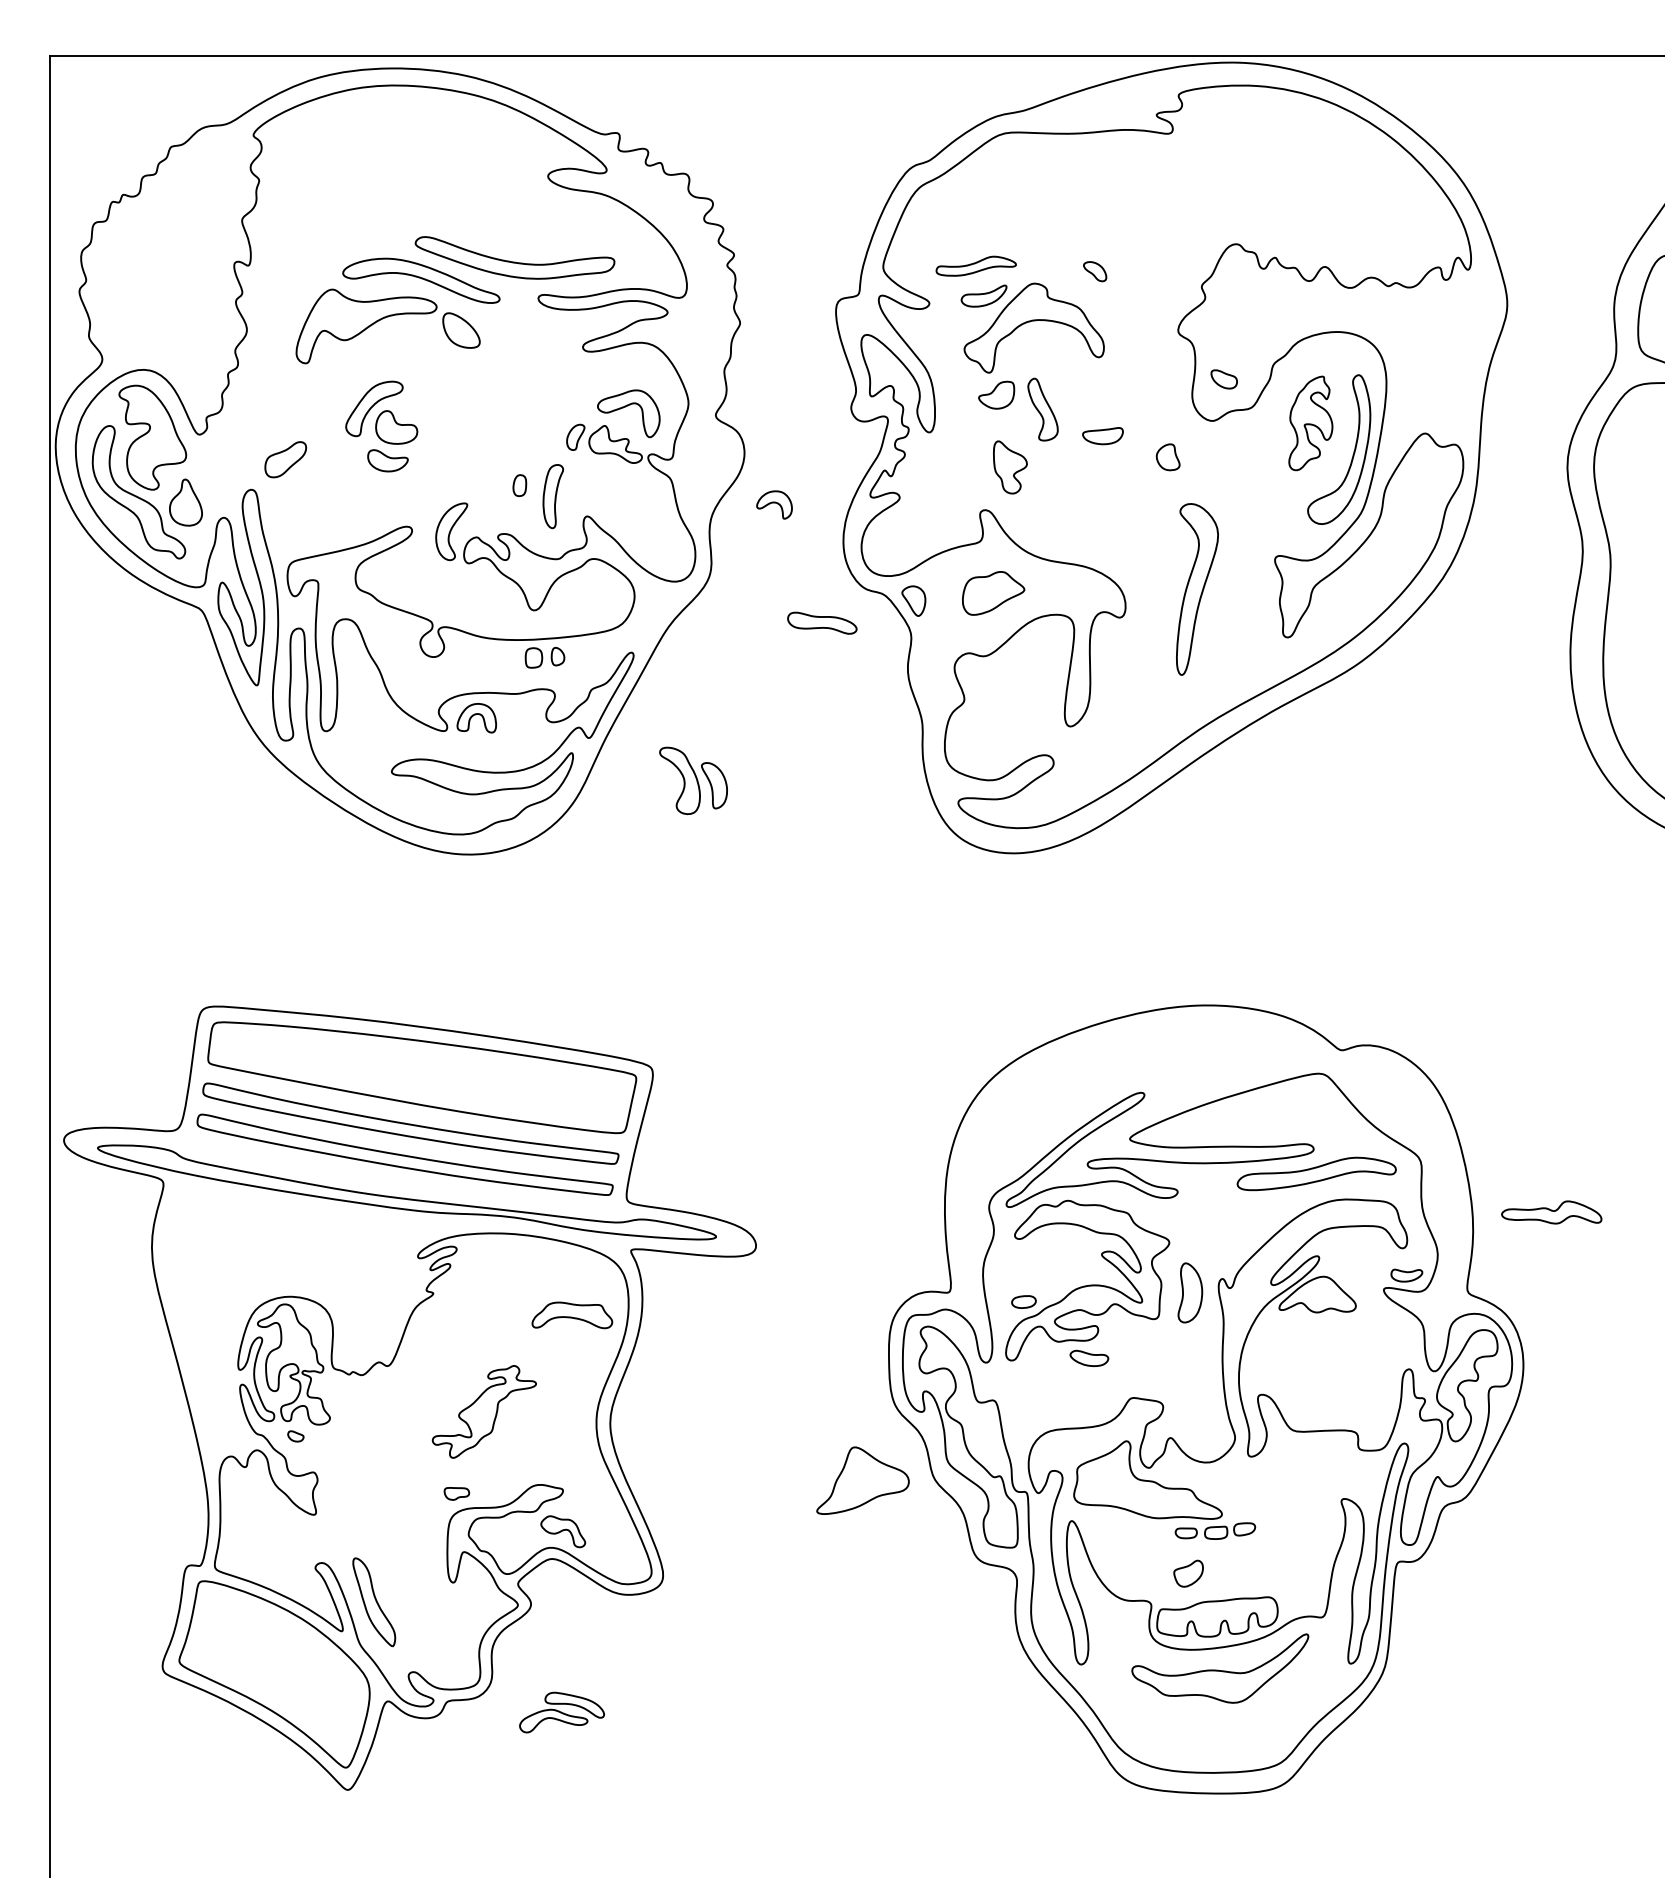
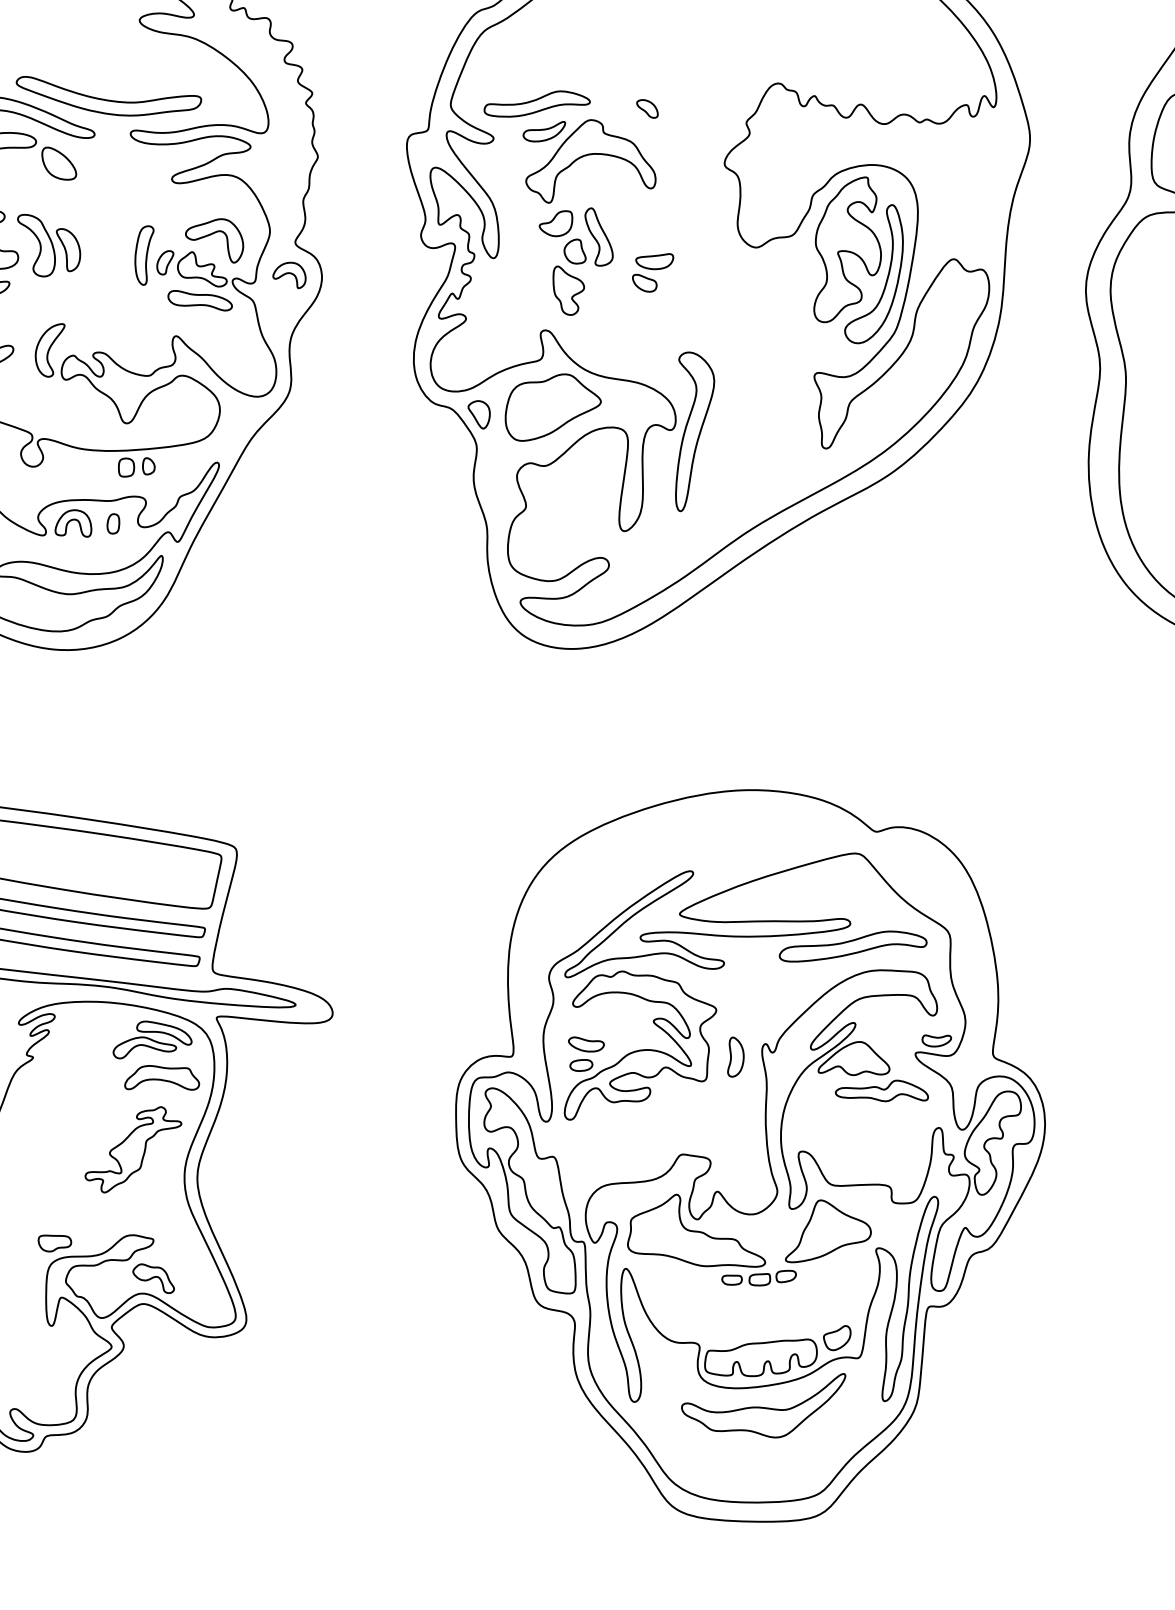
part: (975, 265) -> (536, 103), size x1.43
part: (1223, 379) -> (644, 283), moved
part: (1310, 423) -> (847, 249), size x1.67
part: (1167, 457) -> (574, 251), moved
part: (519, 485) -> (113, 523), moved
part: (553, 496) -> (144, 255), moved
part: (774, 504) -> (289, 274), moved
part: (1197, 589) -> (695, 431), moved
part: (993, 593) -> (553, 407), size x1.67
part: (822, 622) -> (200, 300), moved
part: (693, 780) -> (49, 245), moved
part: (1551, 1212) -> (881, 1090), moved
part: (1190, 1293) -> (735, 1057), size x0.71
part: (1089, 1357) -> (586, 1043), moved
part: (483, 1411) -> (132, 1149), moved
part: (862, 1480) -> (827, 1231), moved
part: (456, 1493) -> (54, 1243), size x1.43
part: (1188, 1573) -> (837, 1337), moved
part: (561, 1712) -> (152, 1039), moved

